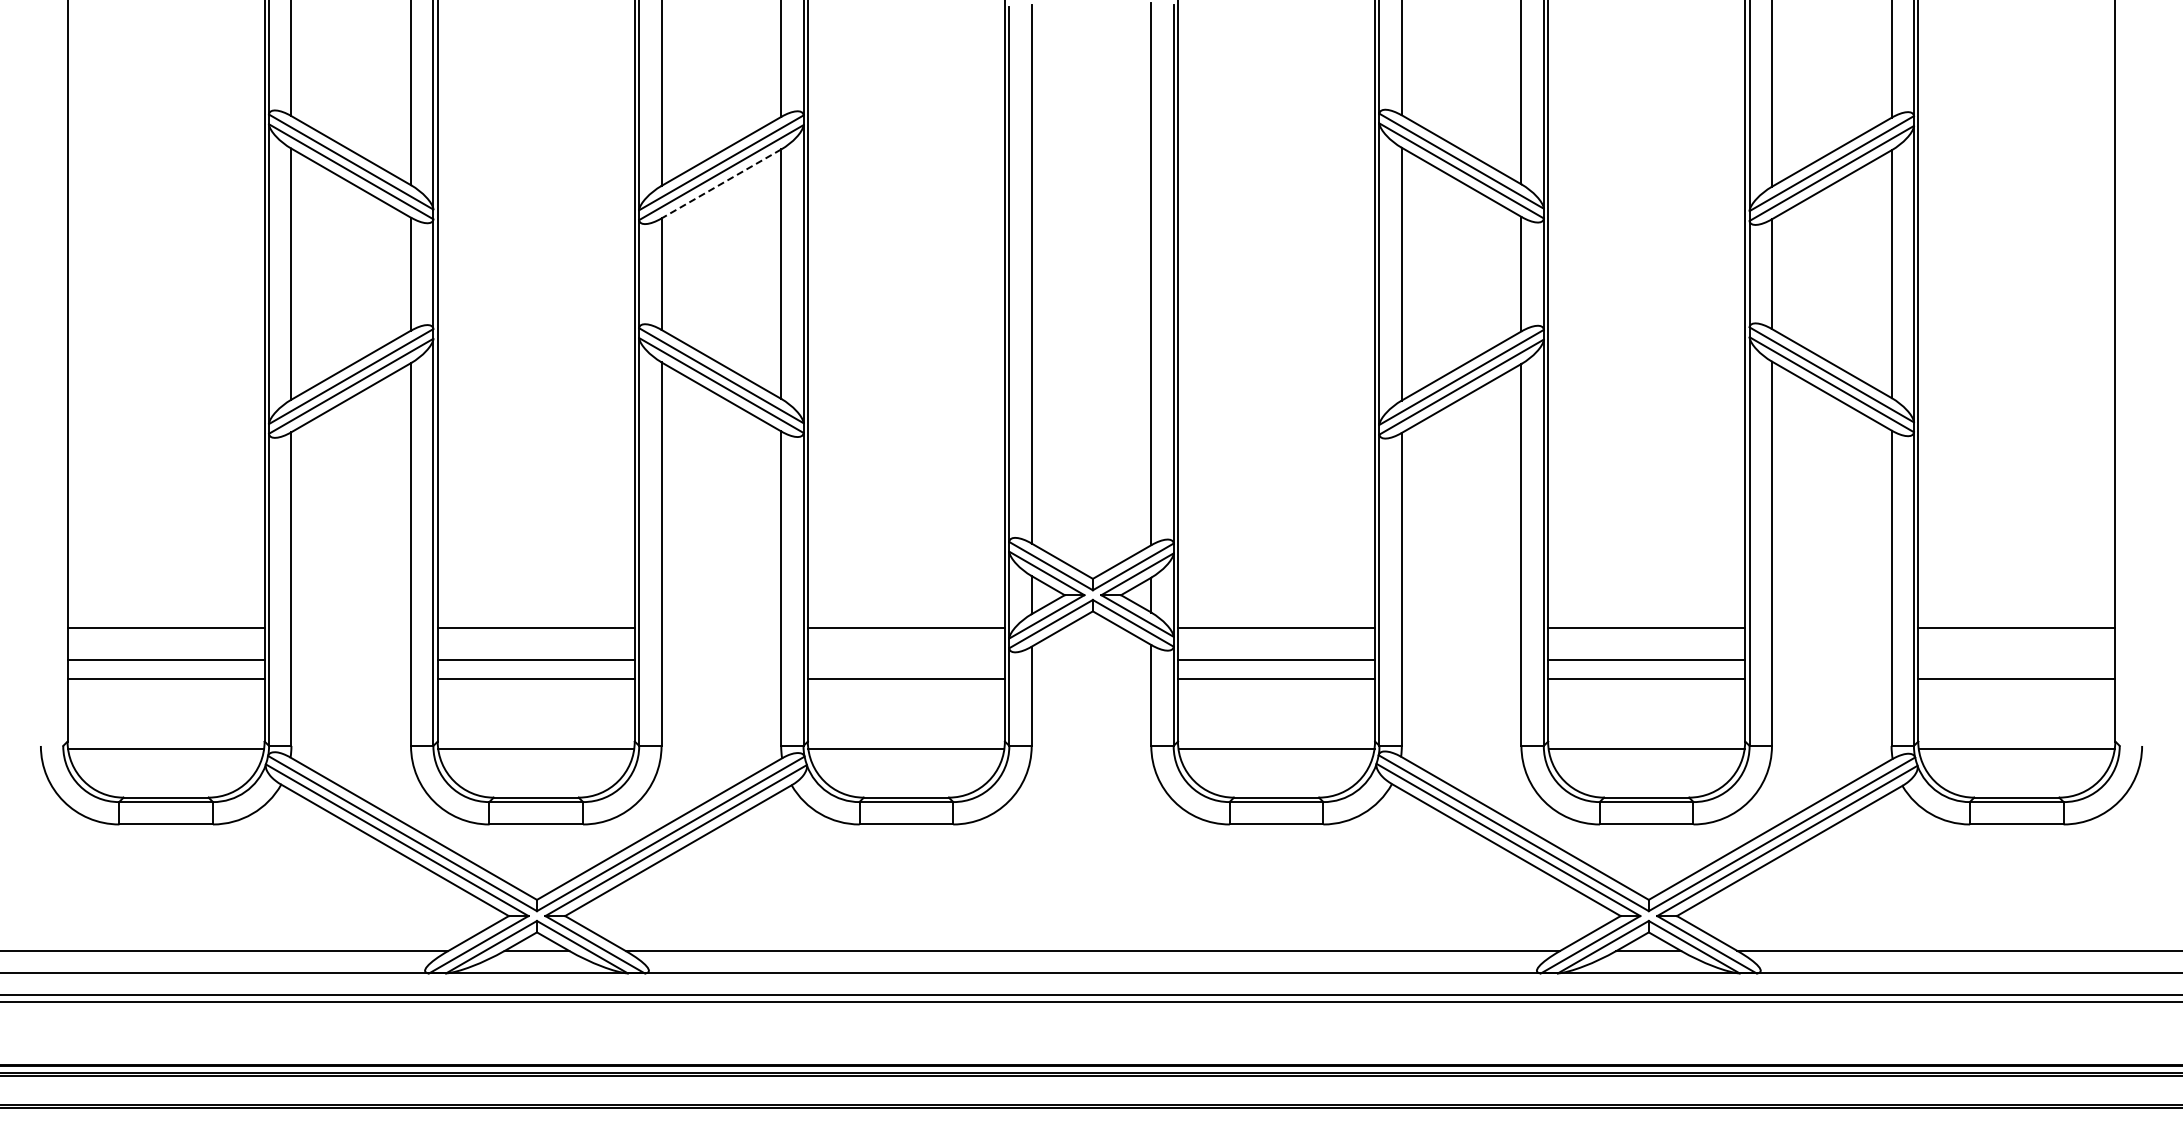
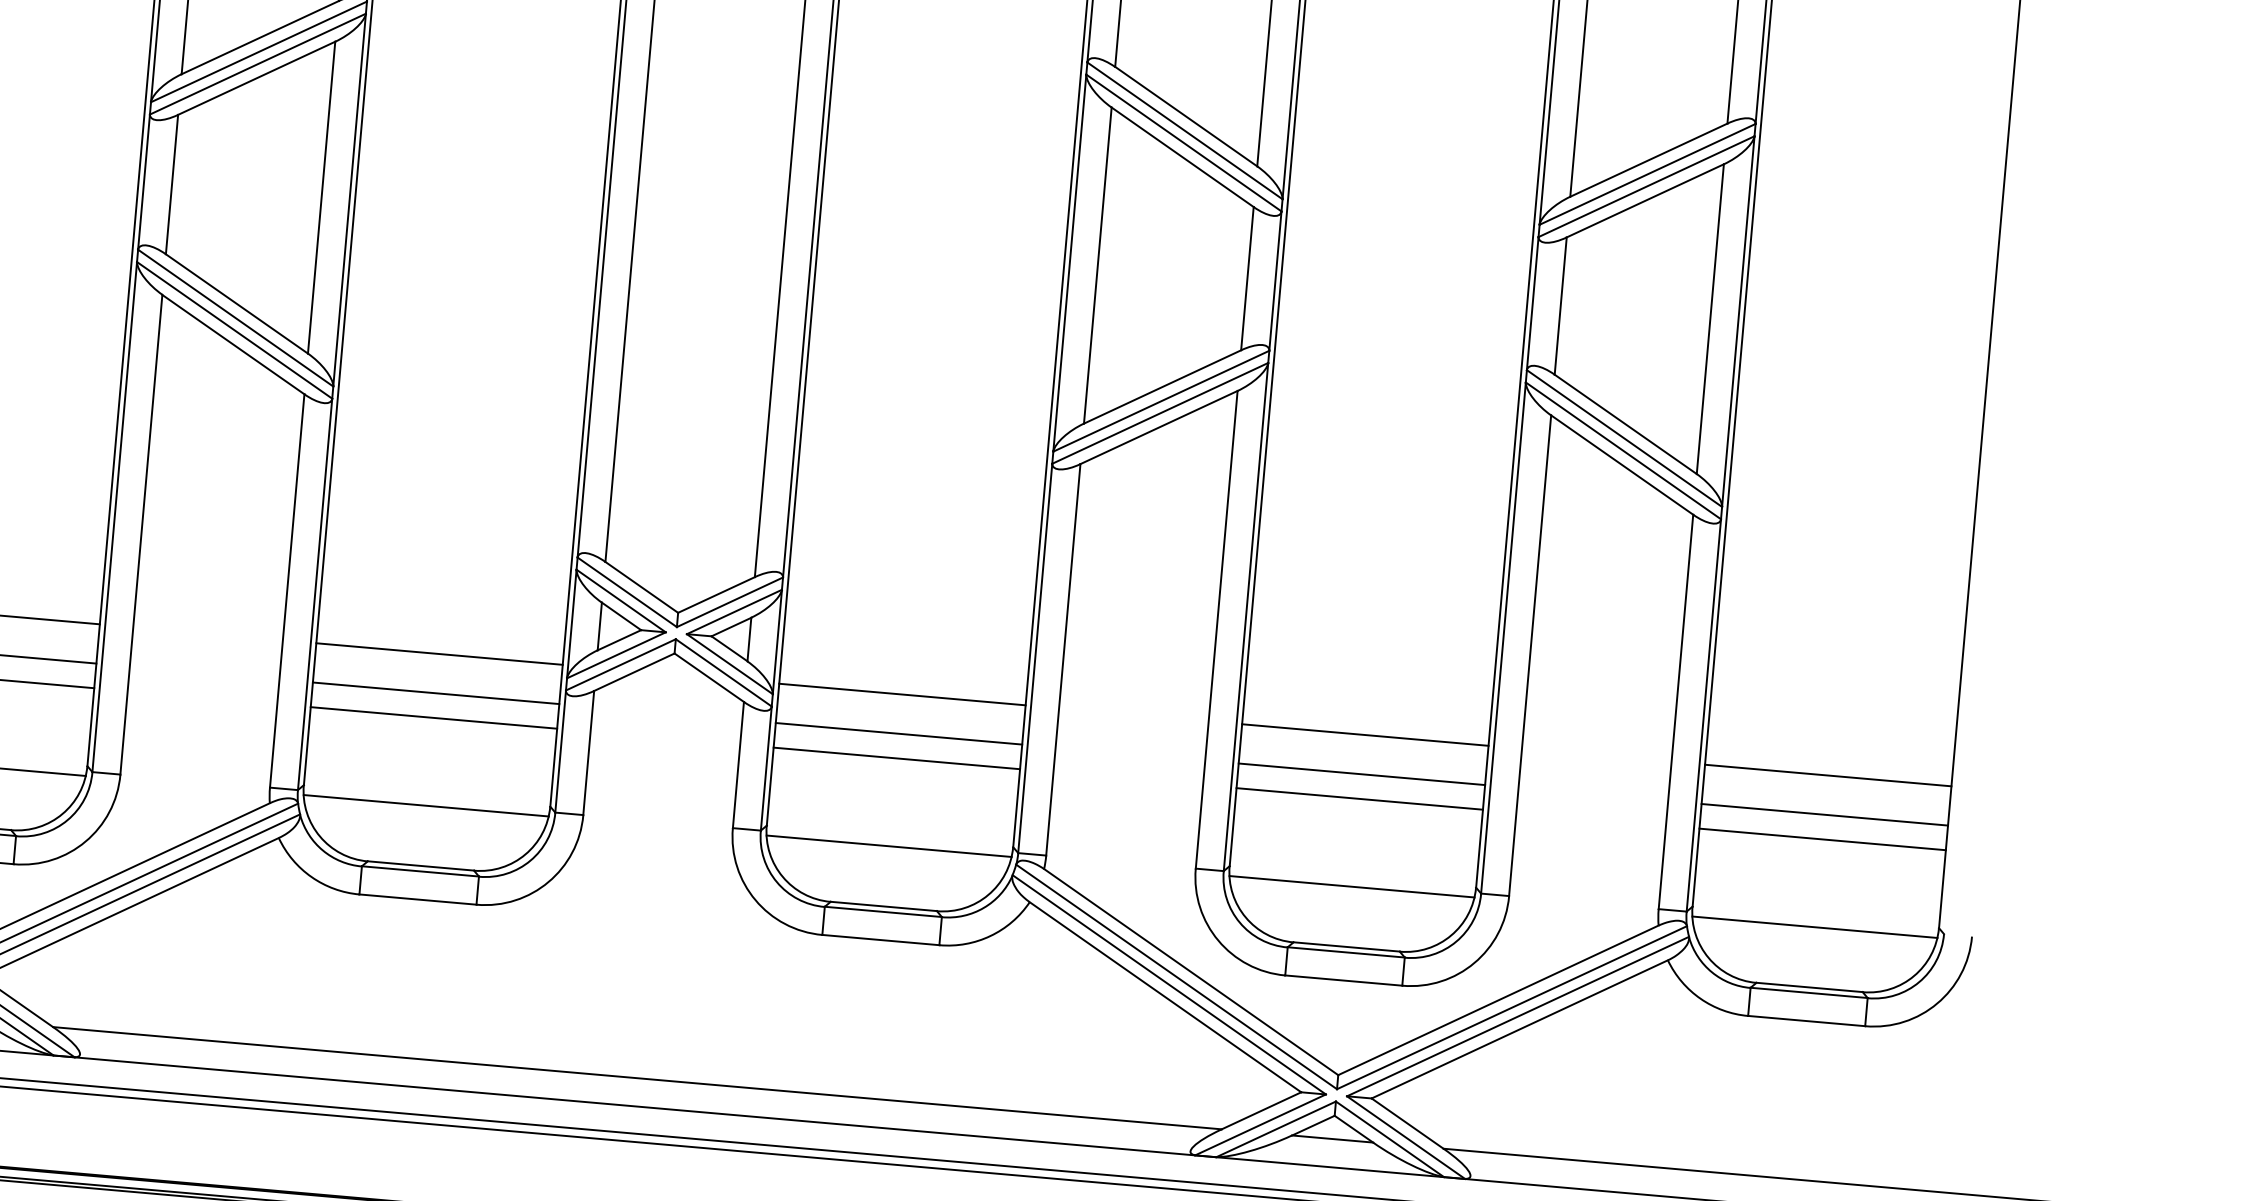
line: (720, 184) -> (255, 78), dashed -> solid
line: (905, 659) -> (434, 693), added
line: (2016, 659) -> (1824, 814), added

